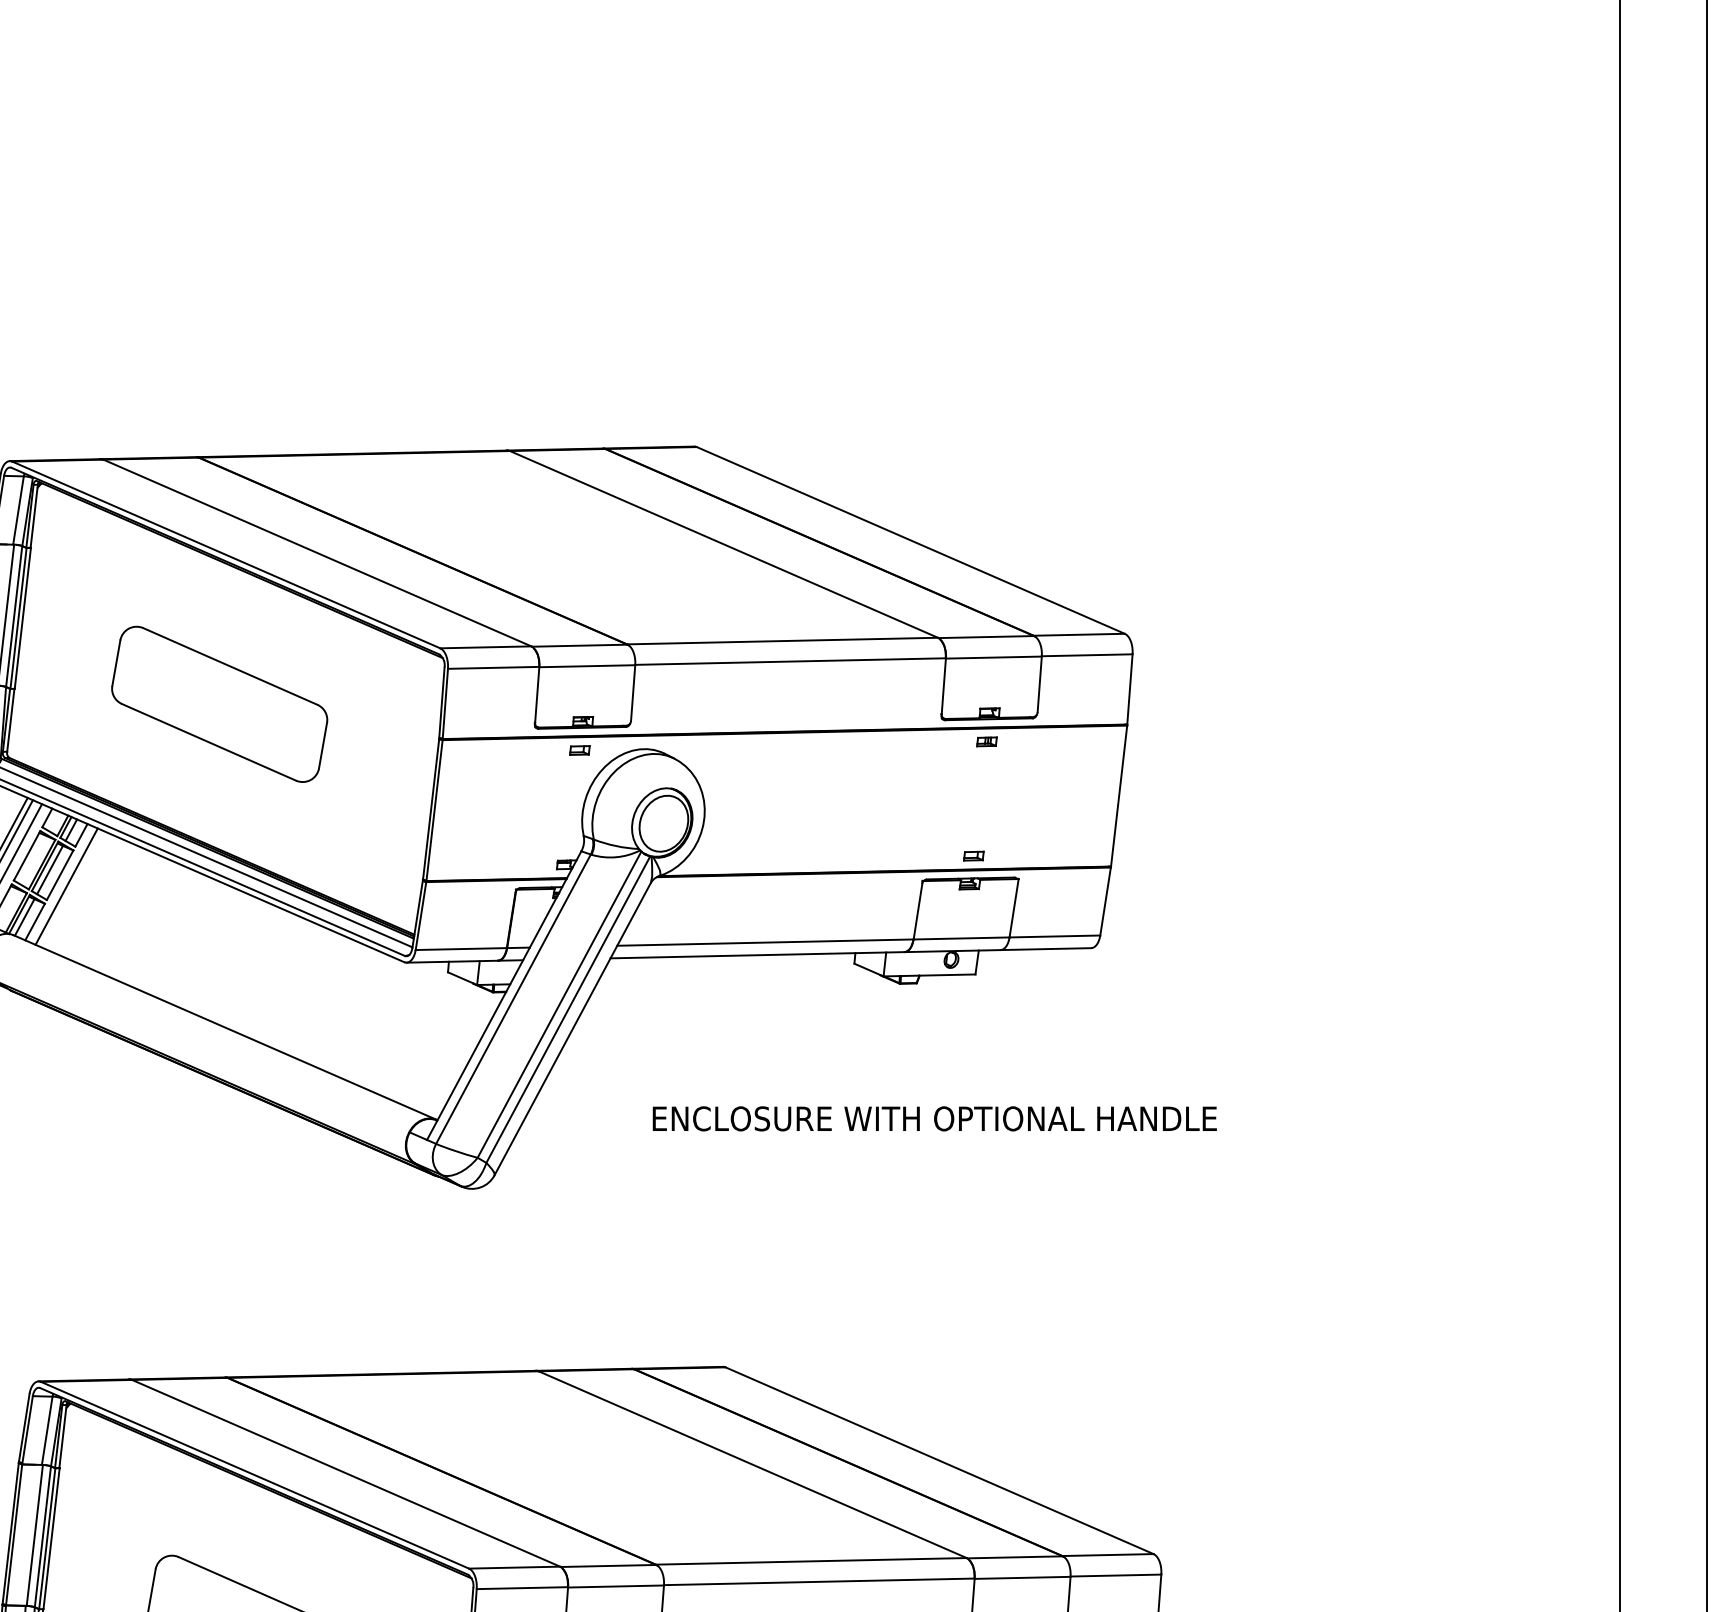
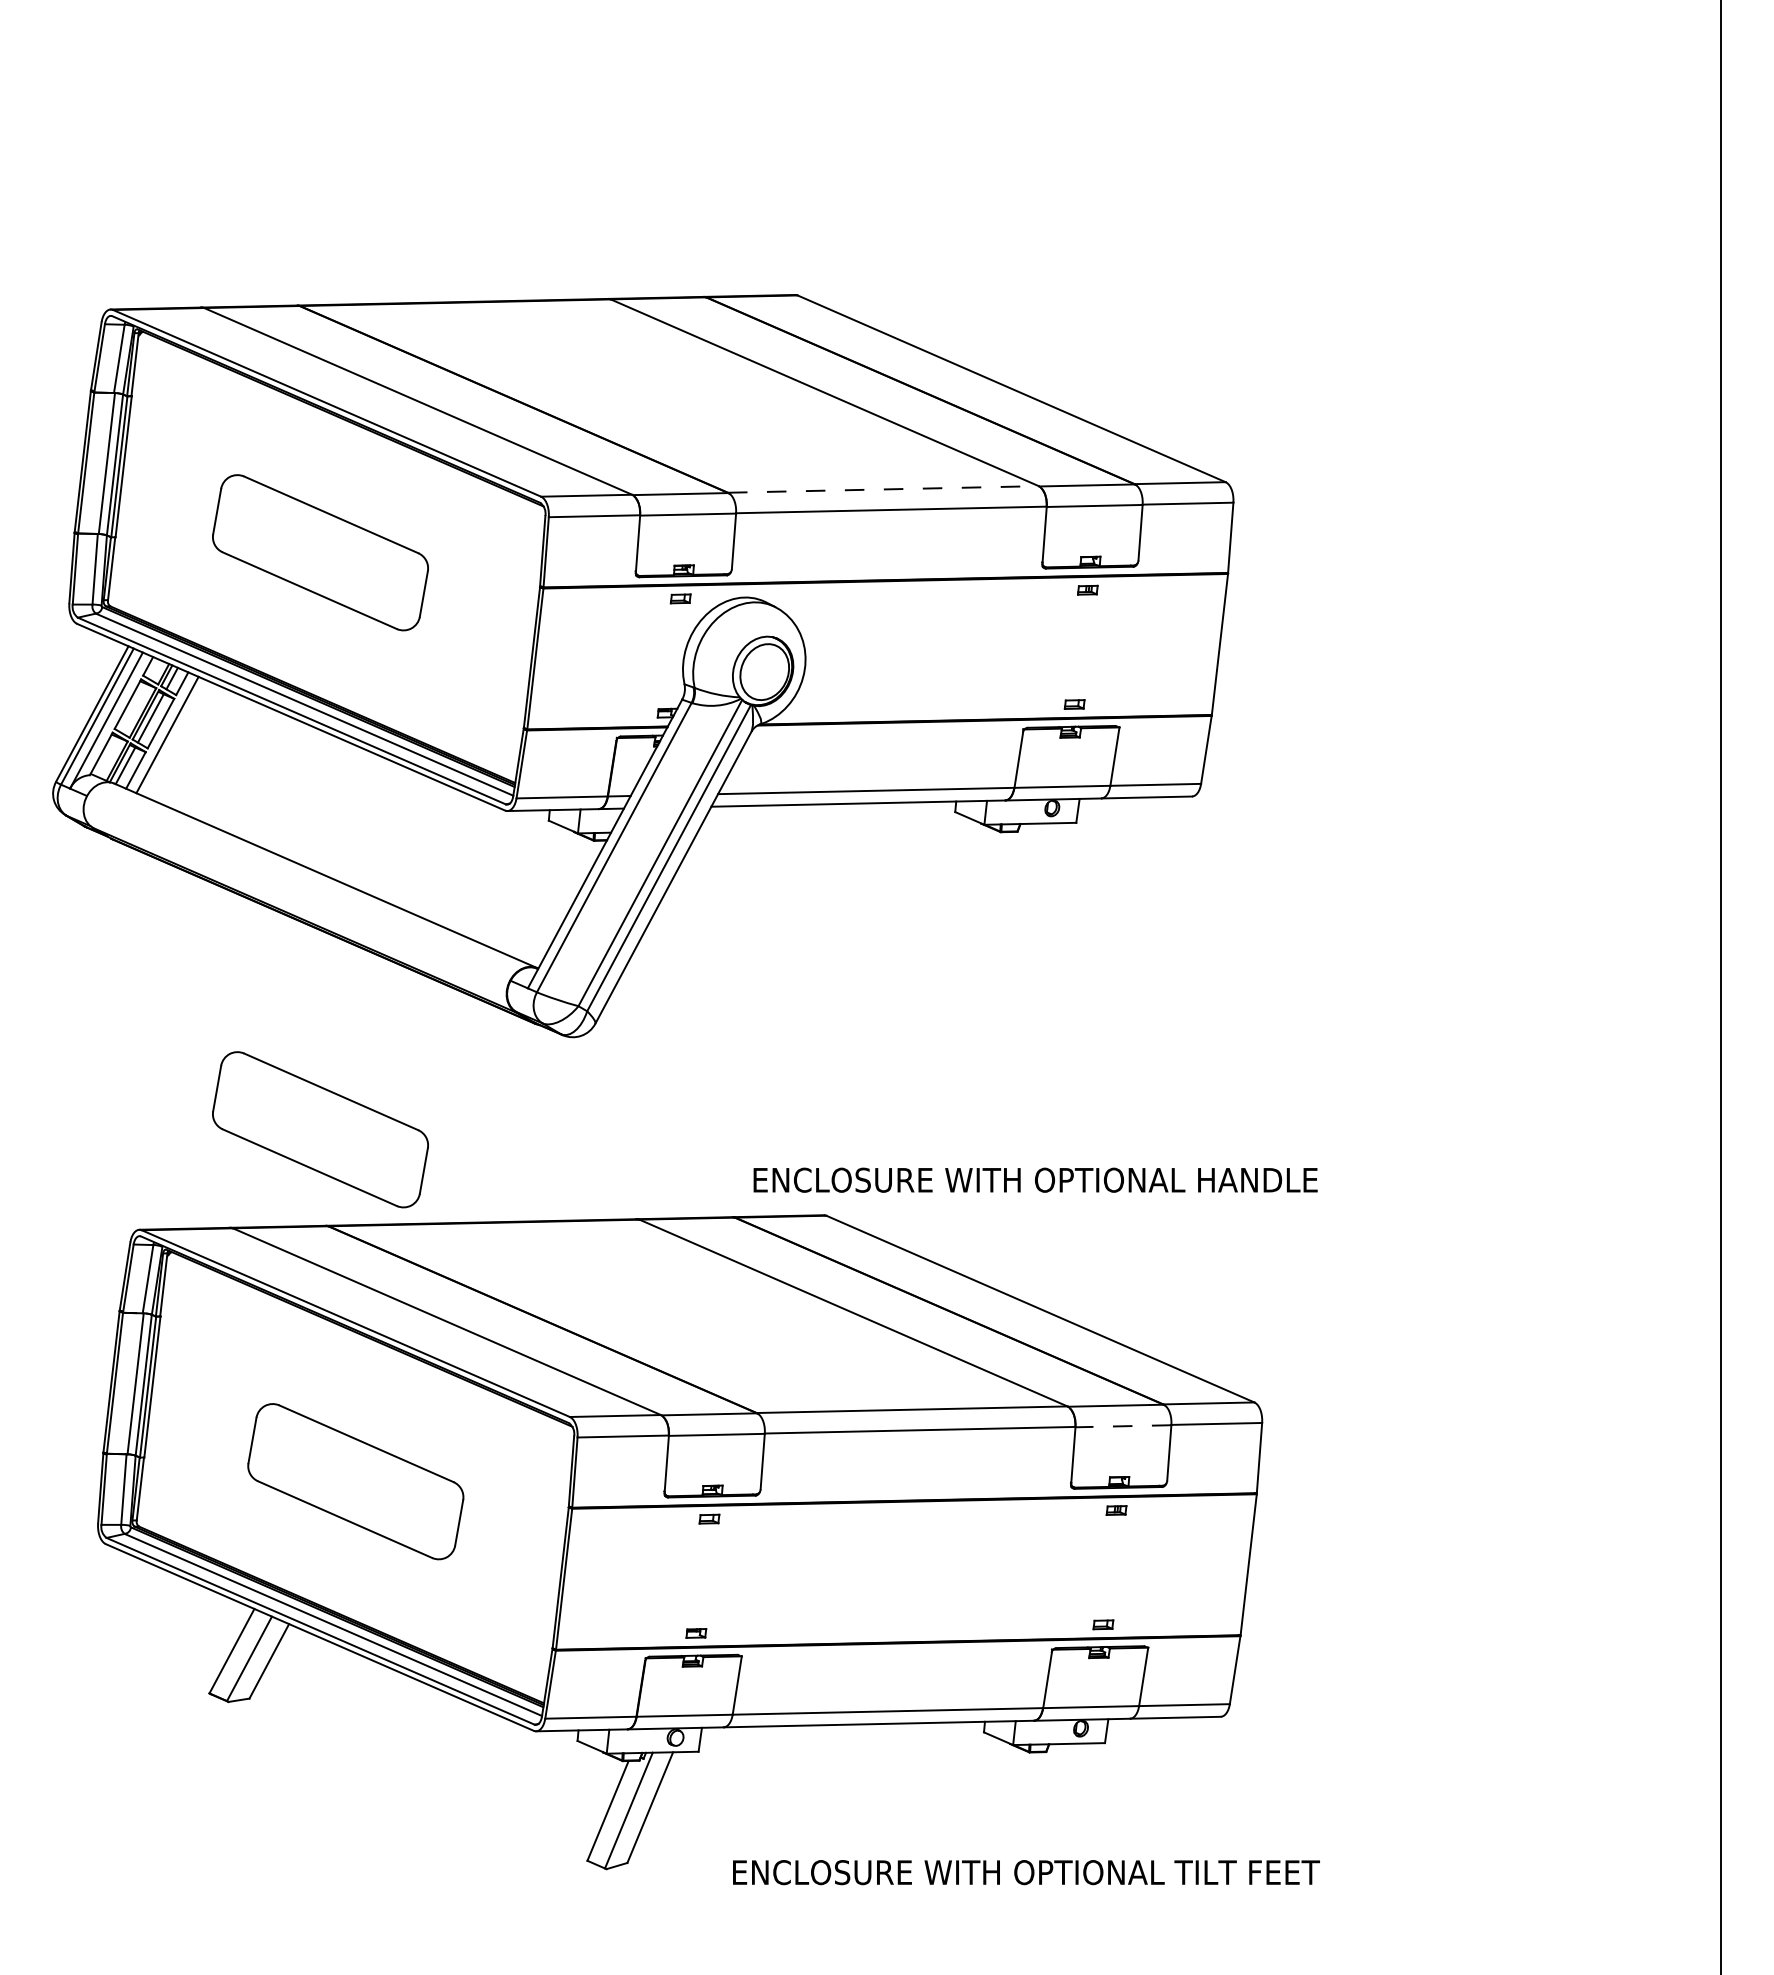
line: (782, 641) -> (883, 489), solid -> dashed
text: (934, 1118) -> (1035, 1179), moved
part: (219, 1281) -> (320, 1129), added
line: (1022, 1578) -> (1123, 1426), solid -> dashed

